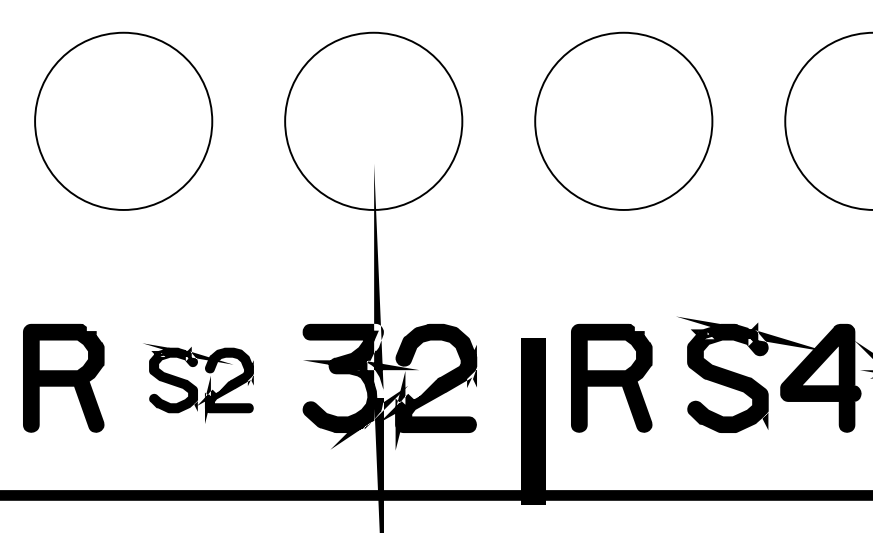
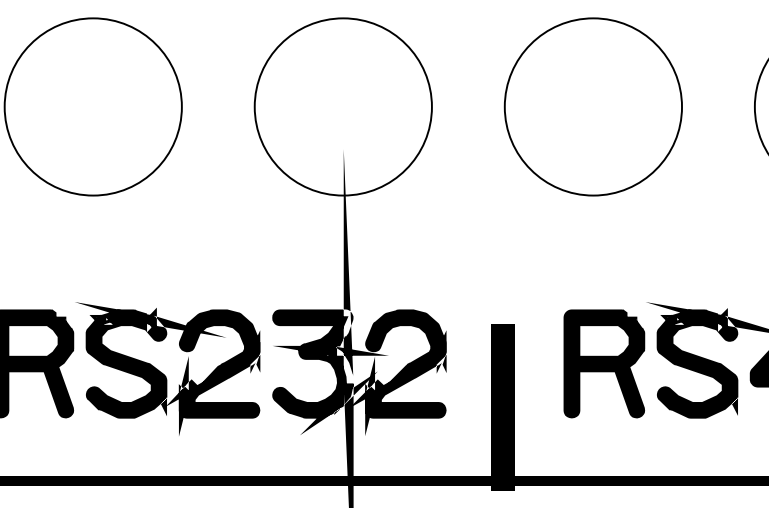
part: (611, 377) -> (604, 363), moved
part: (198, 383) -> (168, 369), size x1.67

